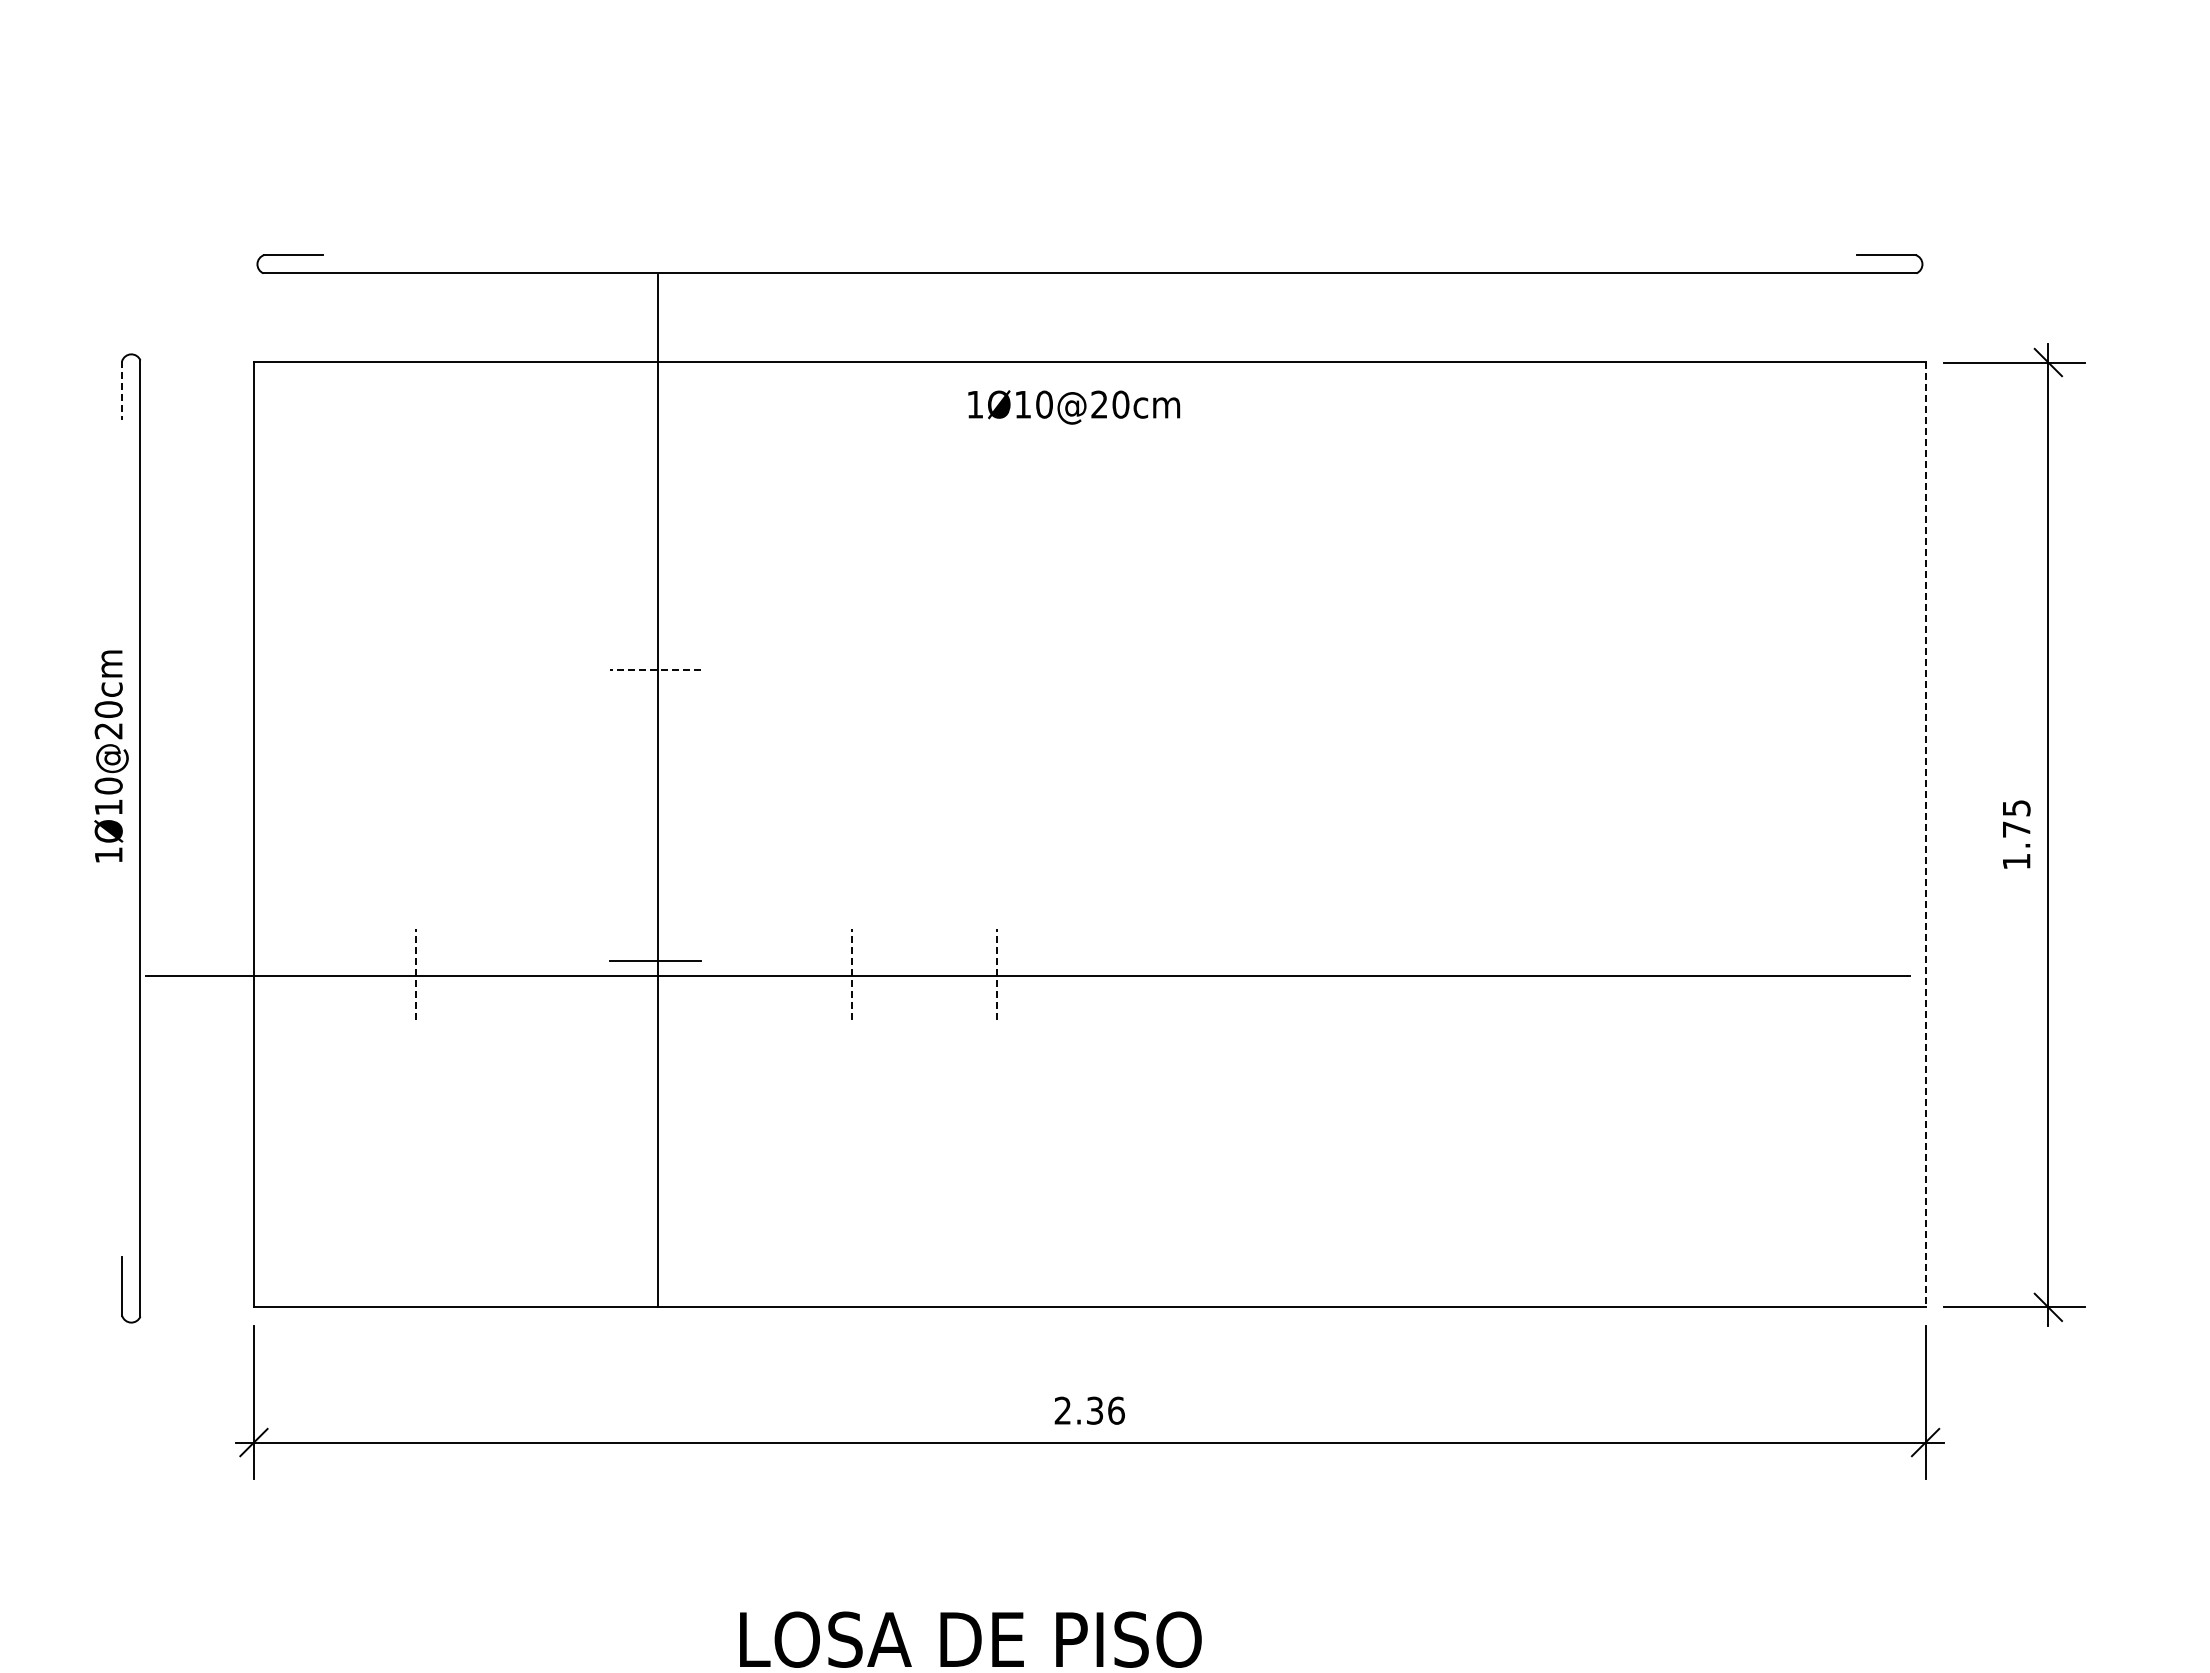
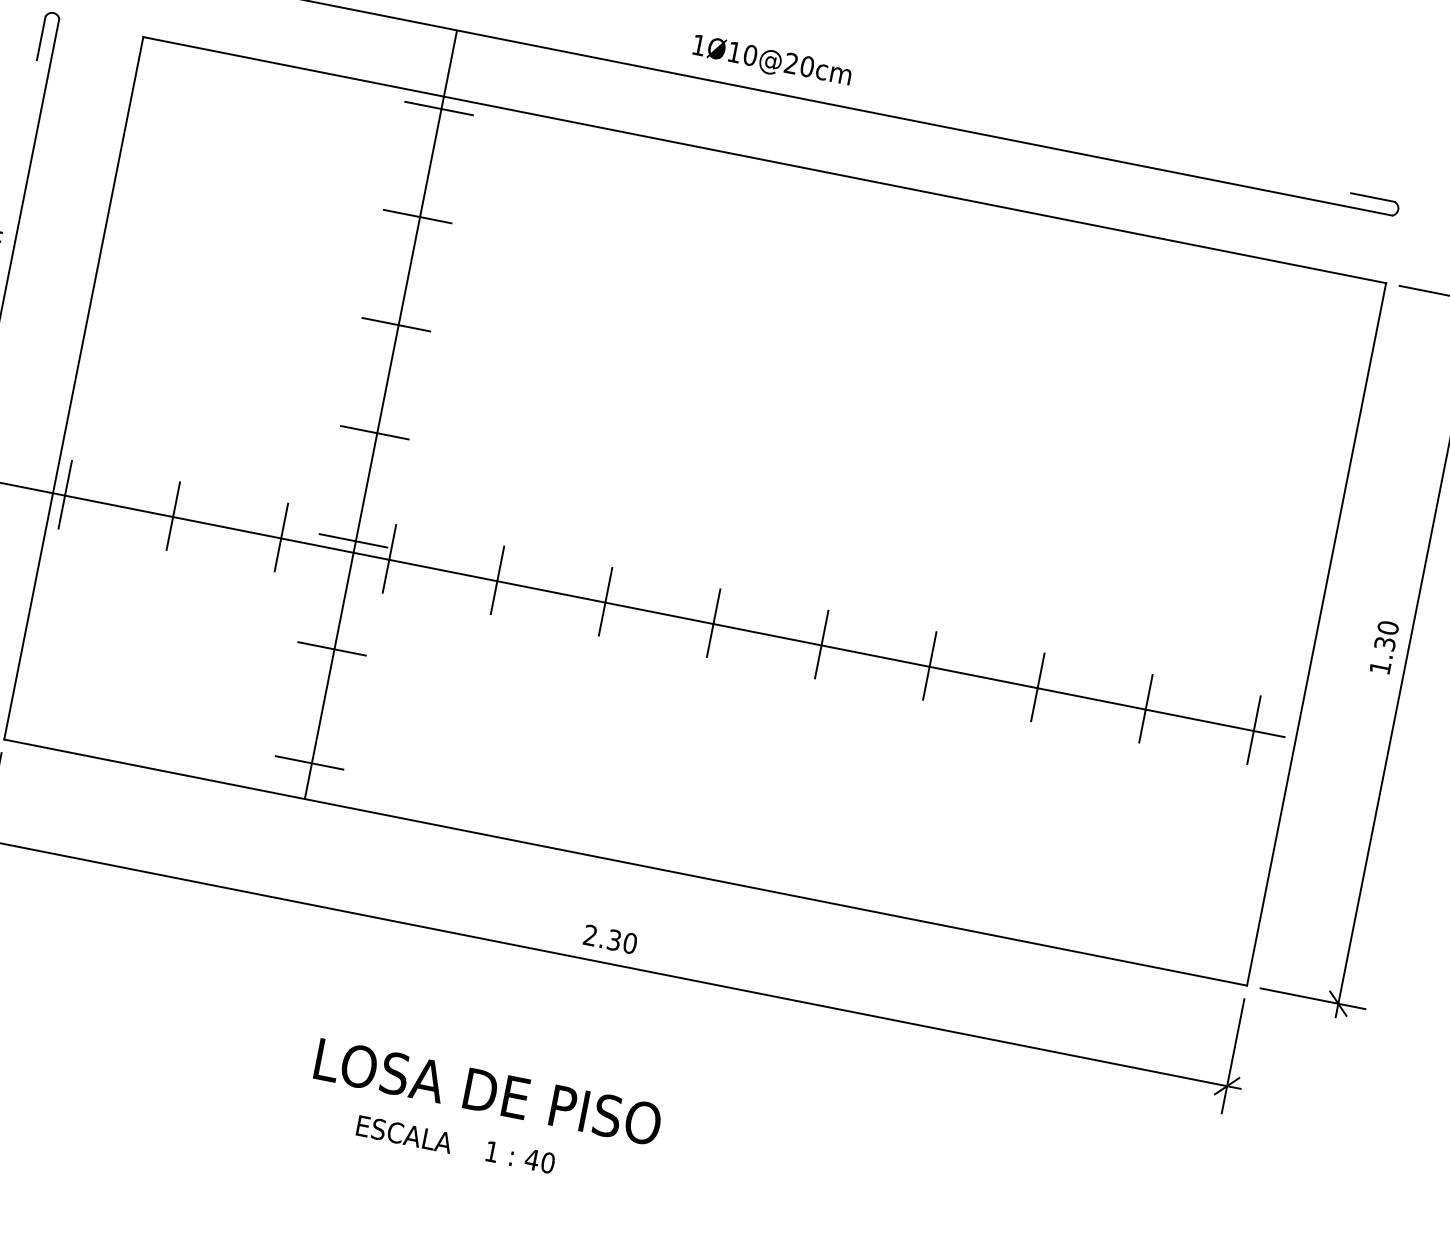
line: (654, 379) -> (438, 108), added
line: (122, 390) -> (41, 38), dashed -> solid
text: (1074, 407) -> (772, 61), moved
line: (654, 524) -> (417, 216), added
line: (654, 669) -> (395, 324), dashed -> solid
line: (654, 815) -> (374, 432), added
text: (2016, 818) -> (1386, 635), 1.75 -> 1.30
line: (1925, 835) -> (1316, 634), dashed -> solid
line: (270, 974) -> (65, 494), added
line: (415, 974) -> (173, 515), dashed -> solid
line: (560, 974) -> (281, 537), added
line: (706, 974) -> (389, 558), added
line: (851, 974) -> (497, 580), dashed -> solid
line: (996, 974) -> (605, 601), dashed -> solid
line: (1142, 974) -> (713, 622), added
line: (1287, 974) -> (821, 644), added
line: (1433, 974) -> (930, 665), added
line: (1578, 974) -> (1038, 687), added
line: (1723, 974) -> (1145, 708), added
line: (1869, 974) -> (1254, 729), added
line: (654, 1105) -> (331, 648), added
line: (654, 1259) -> (309, 762), added
text: (1116, 1410) -> (630, 943), 2.36 -> 2.30

